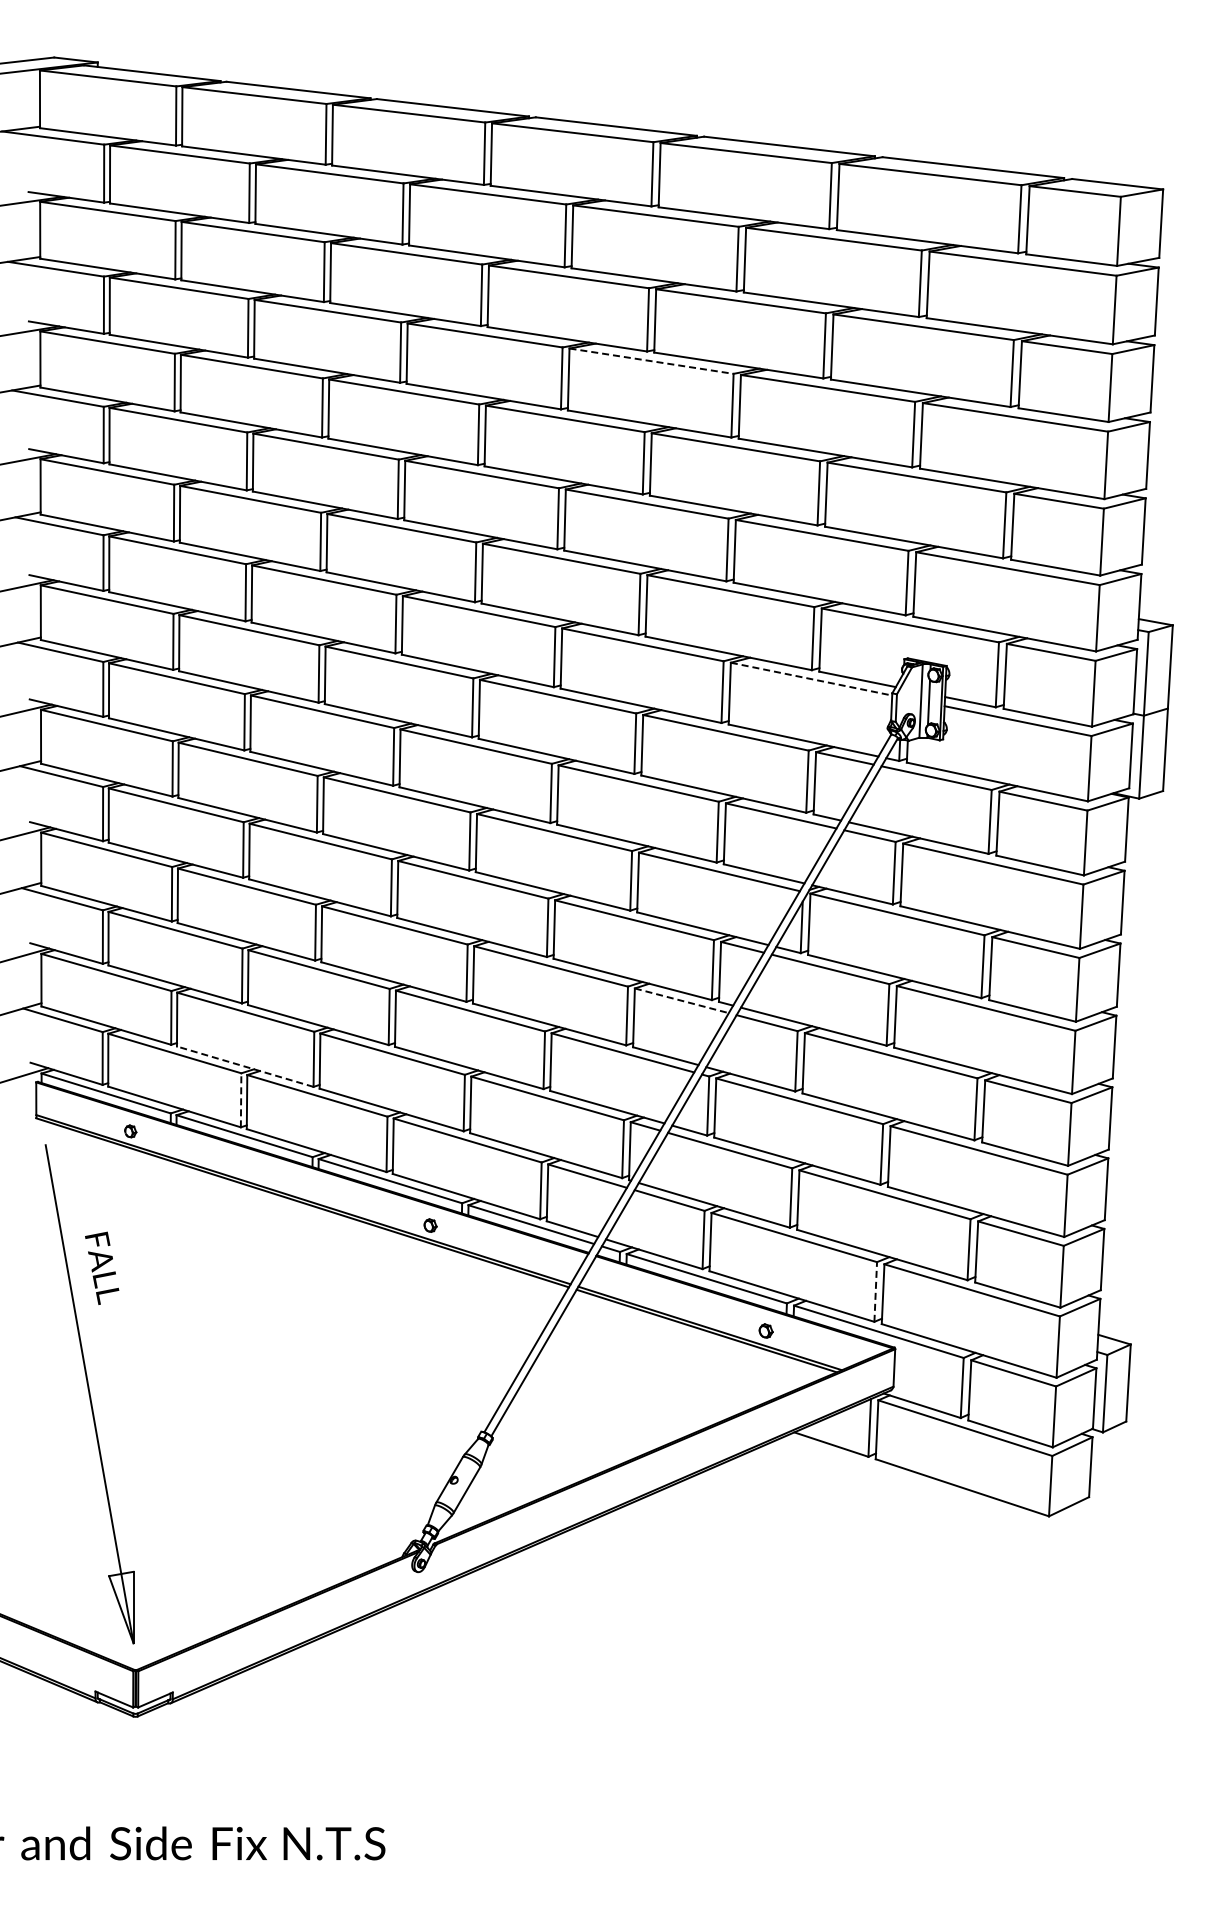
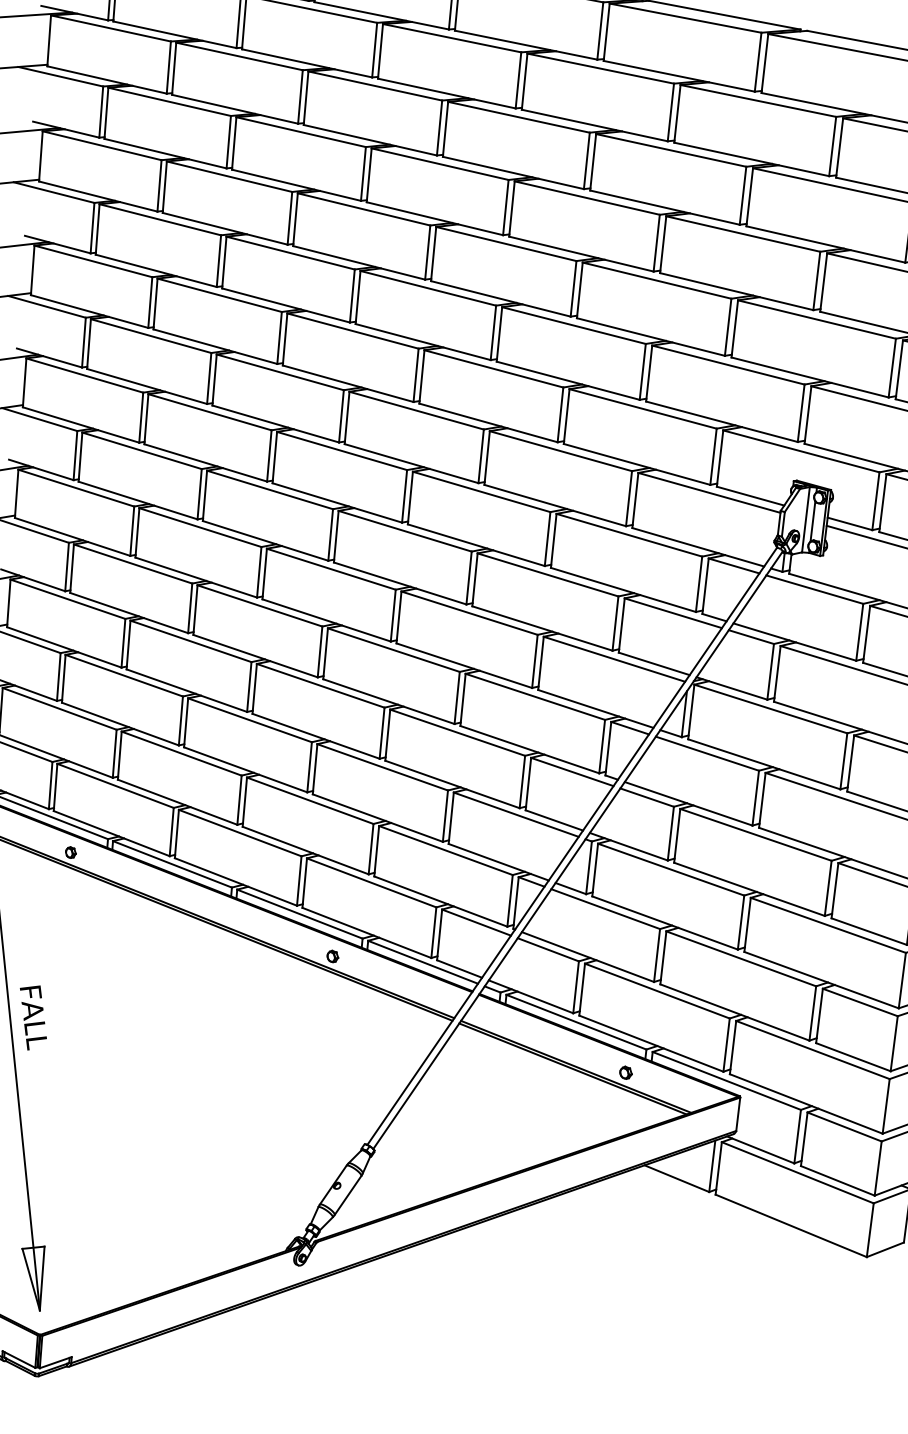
line: (652, 361) -> (588, 198), dashed -> solid
line: (812, 679) -> (710, 493), dashed -> solid
line: (681, 1000) -> (572, 771), dashed -> solid
line: (244, 1066) -> (176, 802), dashed -> solid
line: (241, 1099) -> (172, 831), dashed -> solid
text: (102, 1267) -> (33, 1017), moved
line: (875, 1291) -> (726, 1044), dashed -> solid

